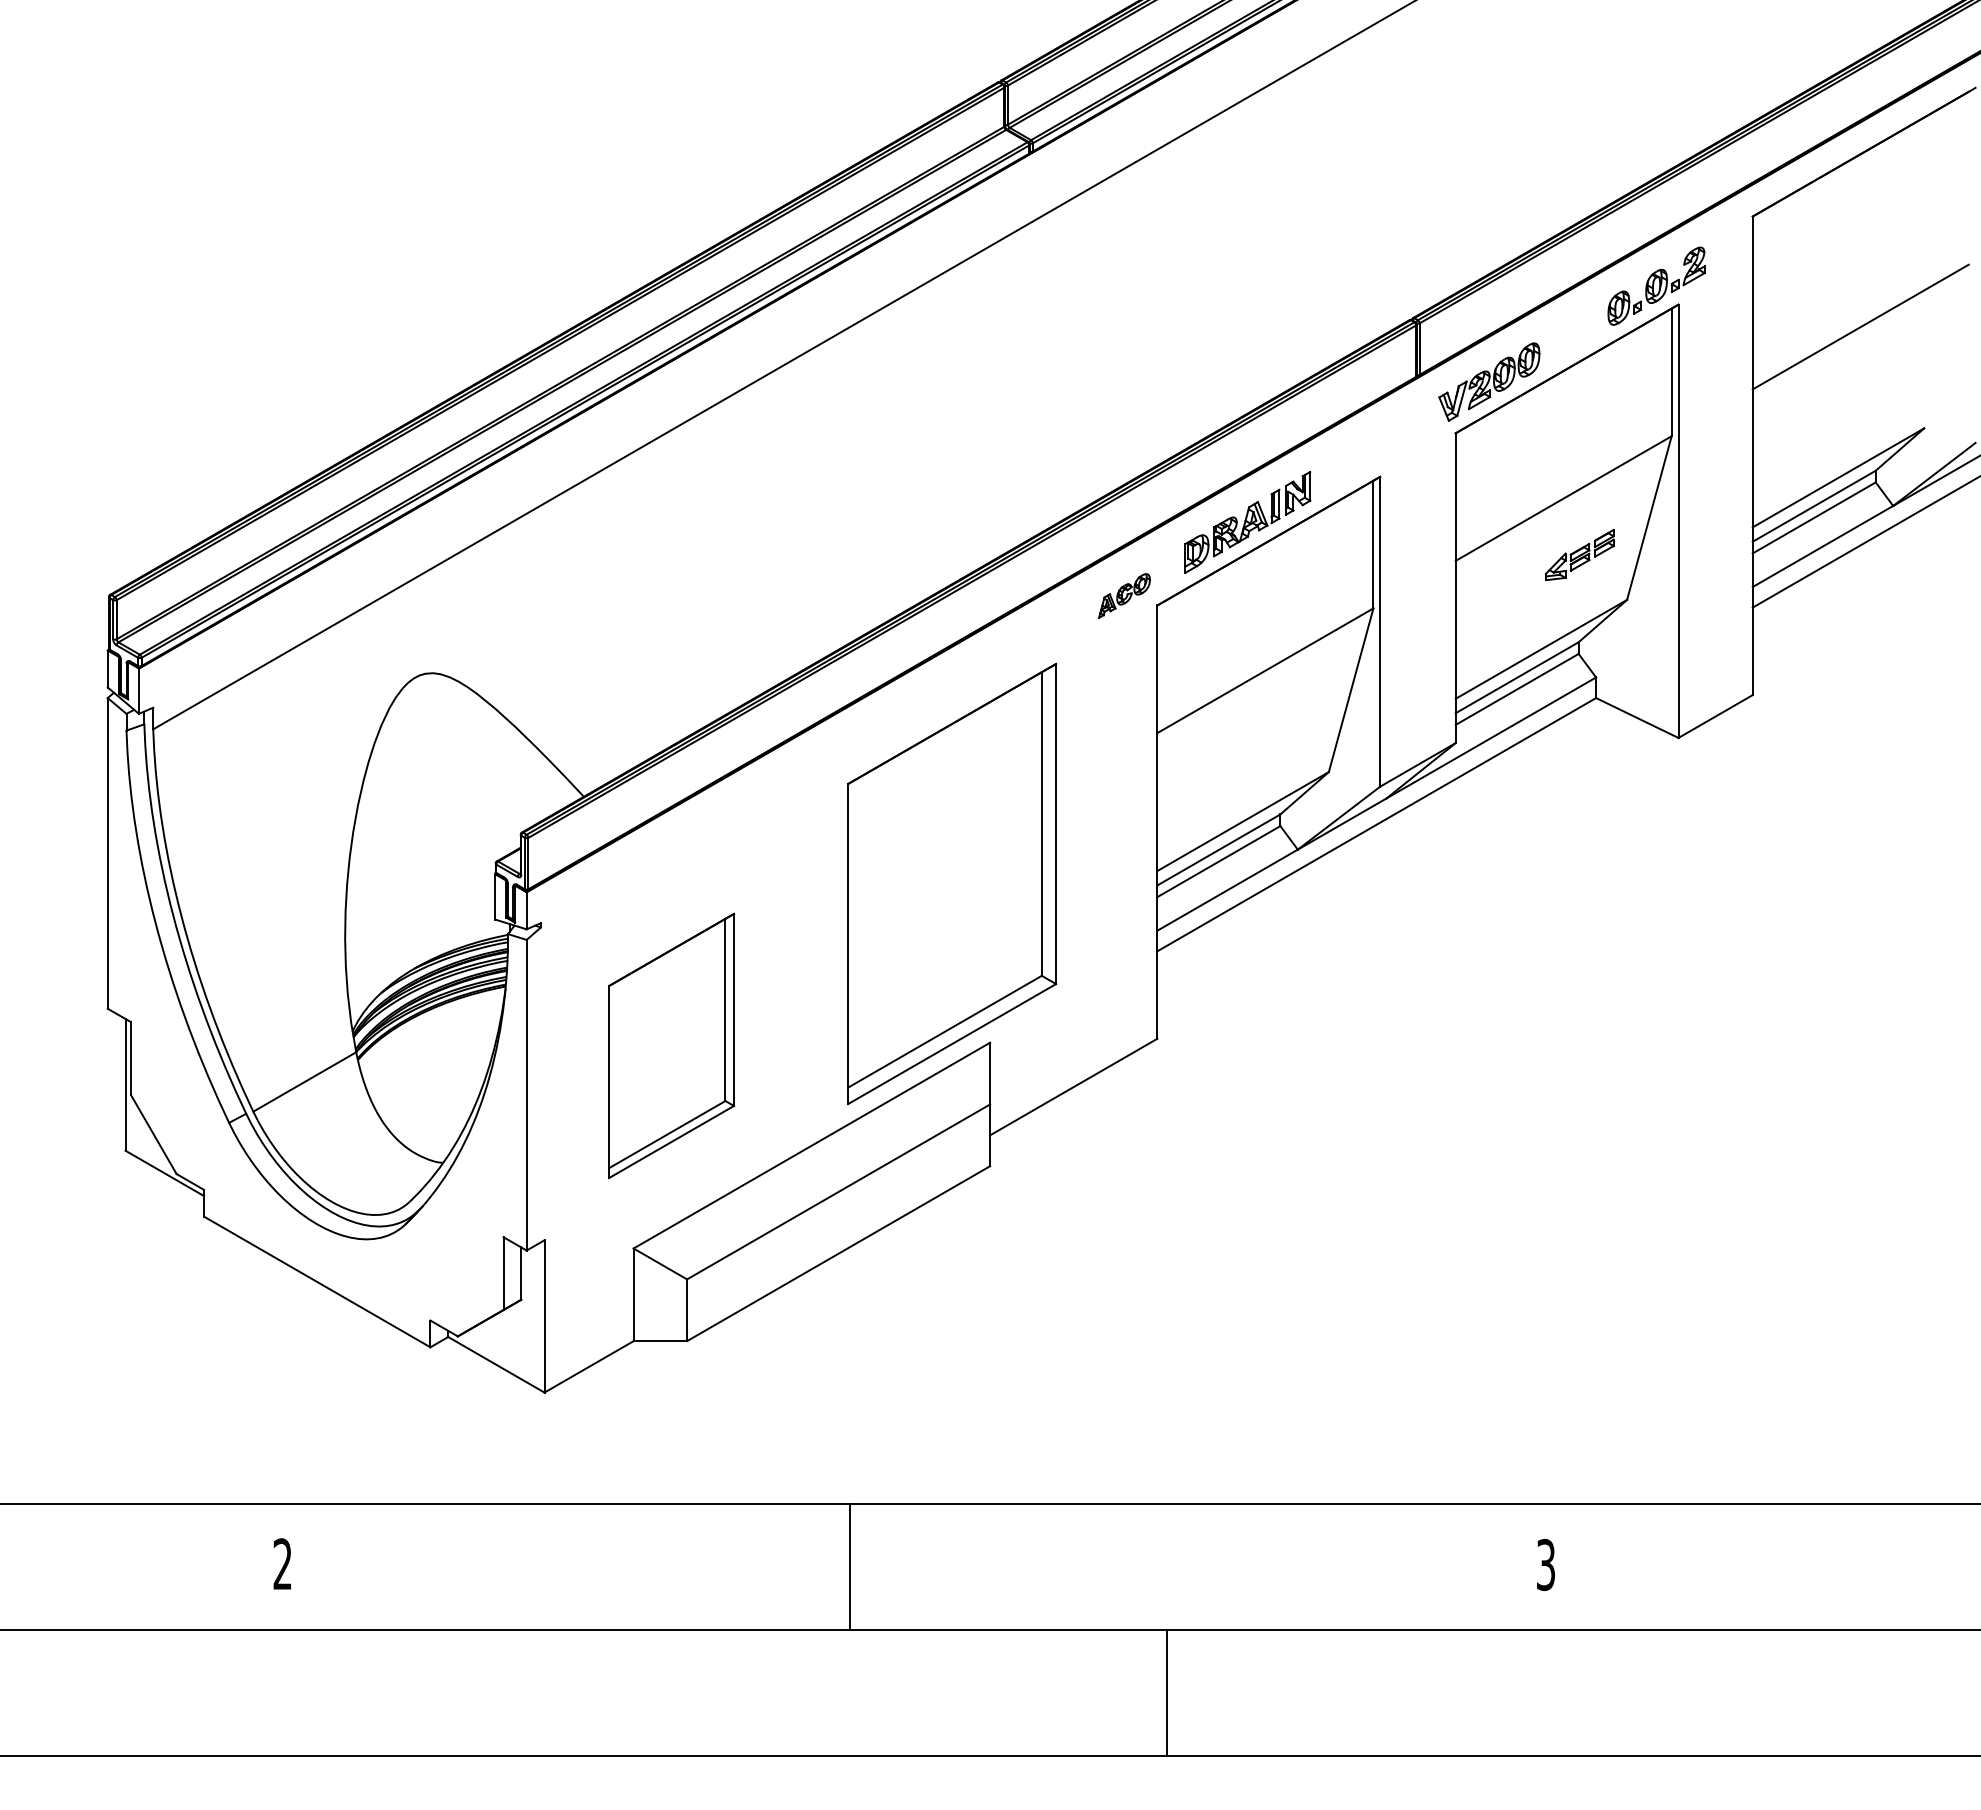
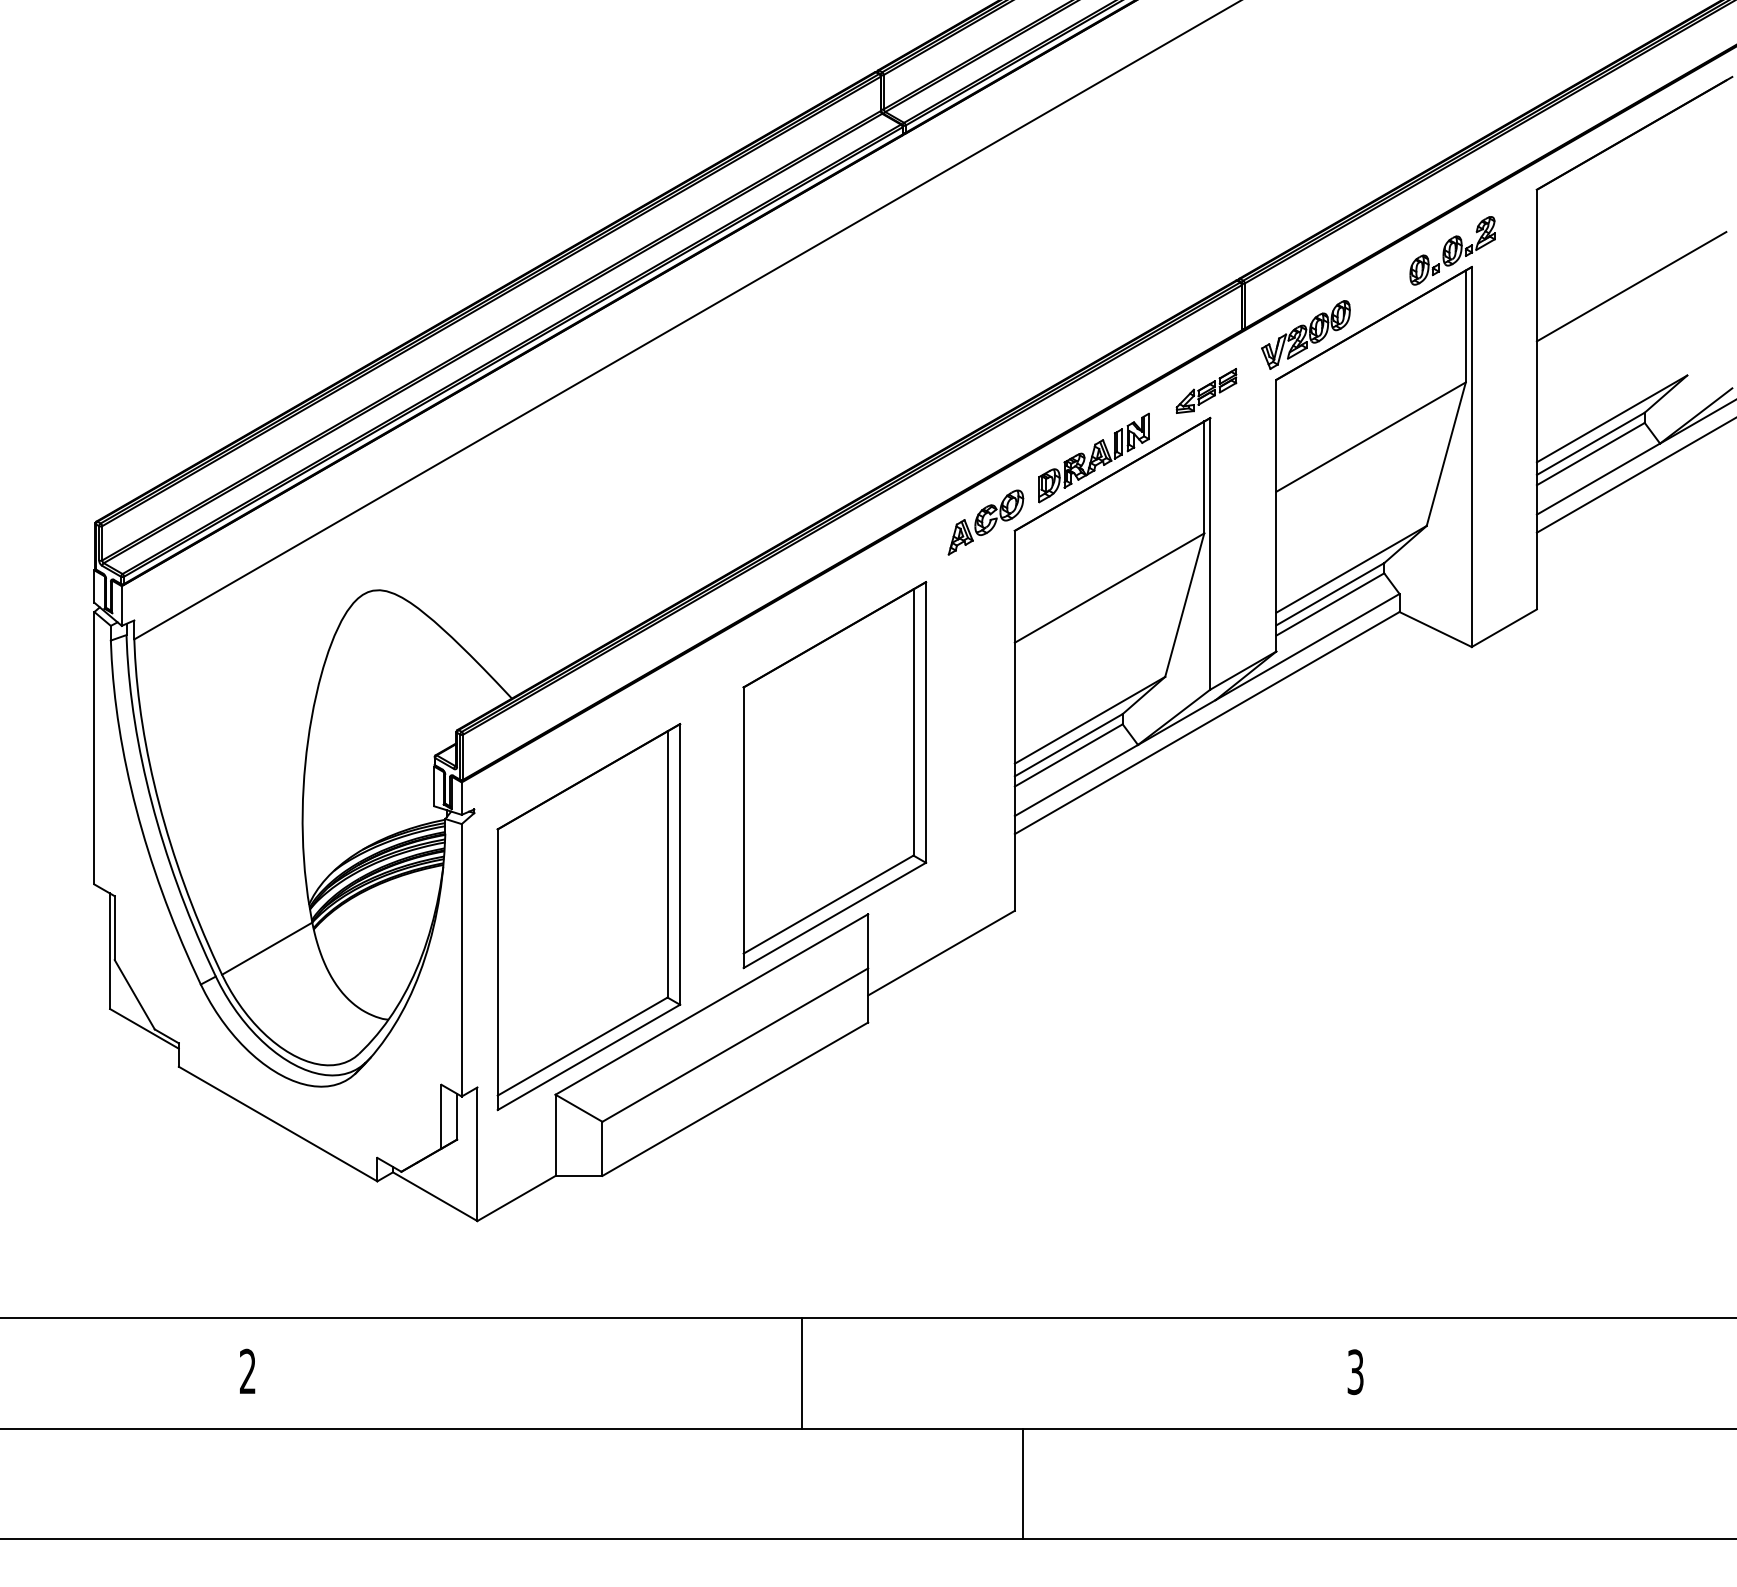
part: (1579, 555) -> (1206, 391), moved
part: (1124, 595) -> (986, 522), size x1.67
part: (671, 1045) -> (588, 916), size x1.67
line: (849, 1566) -> (801, 1373), moved

